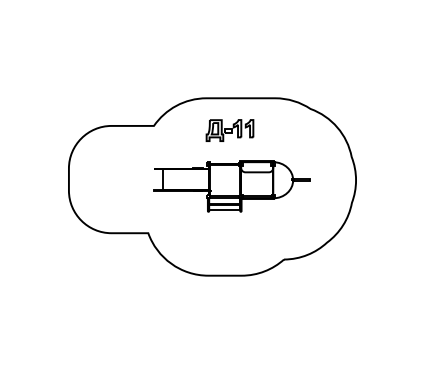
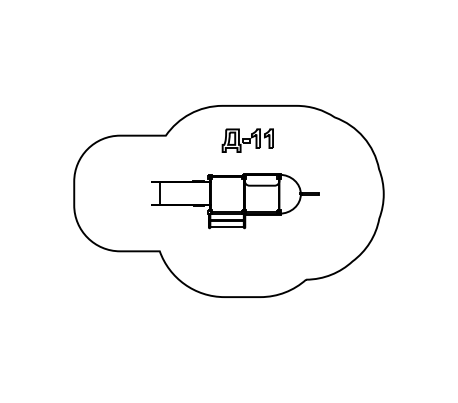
part: (231, 186) -> (234, 200), moved

